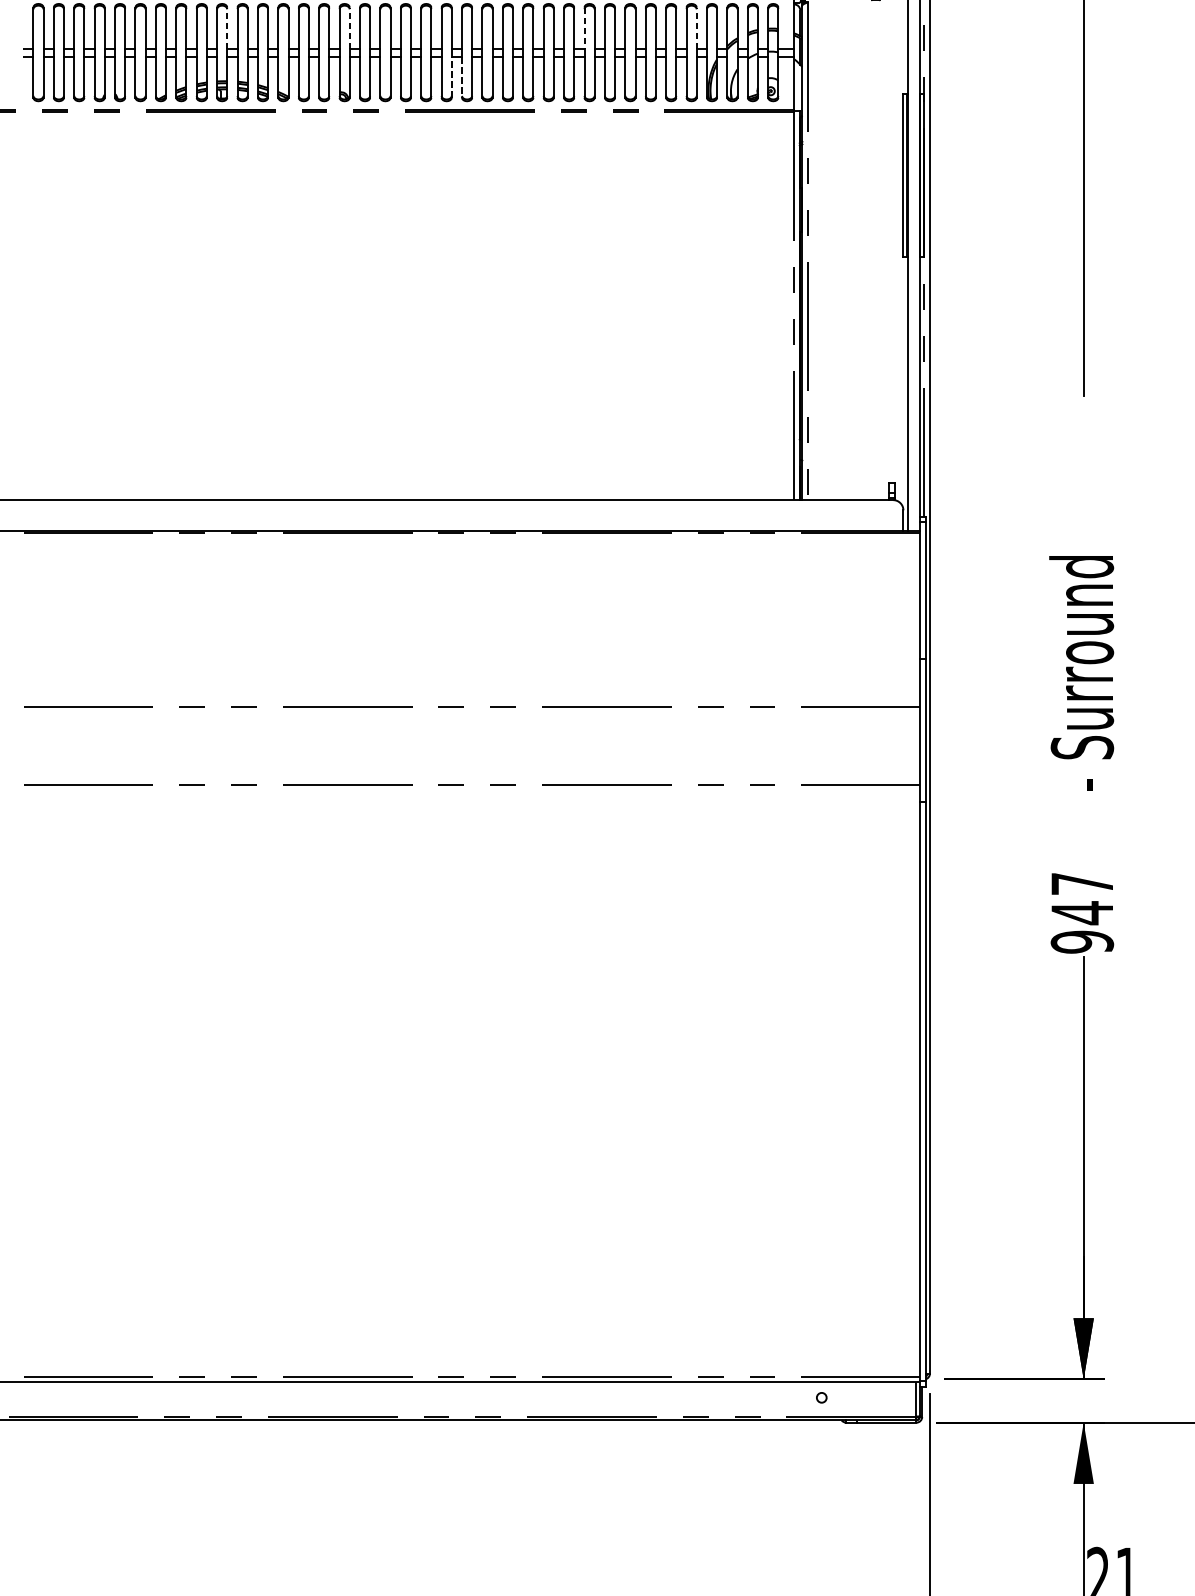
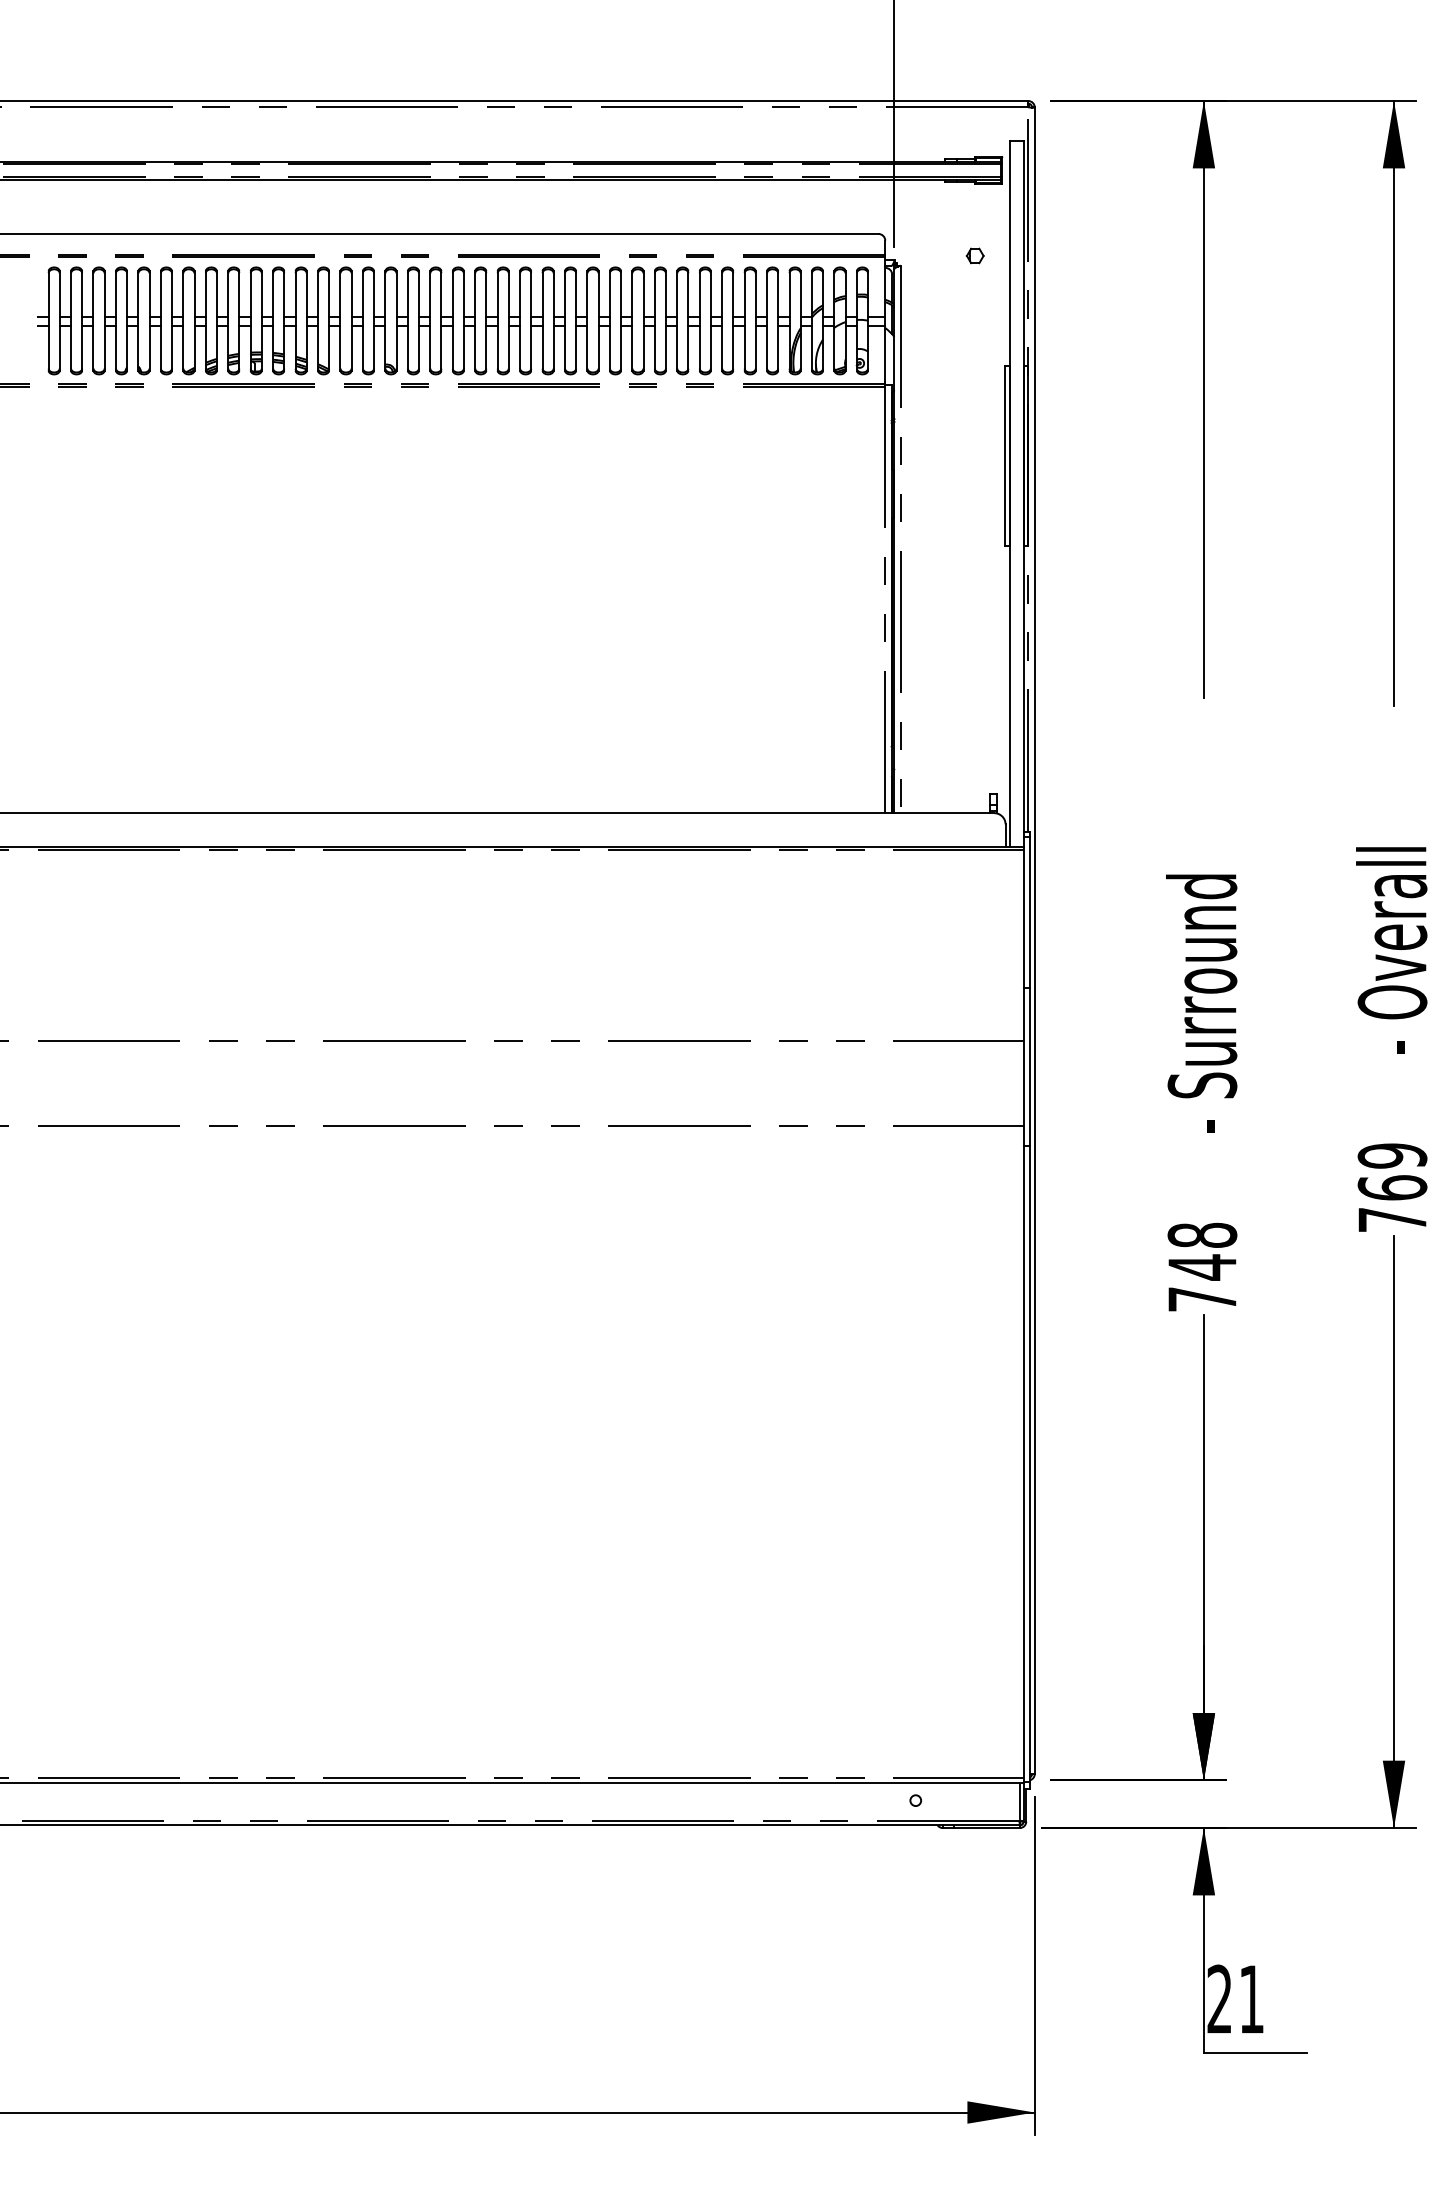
line: (226, 28) -> (261, 294), dashed -> solid
line: (349, 28) -> (396, 294), dashed -> solid
line: (584, 28) -> (654, 294), dashed -> solid
line: (696, 28) -> (778, 294), dashed -> solid
line: (451, 76) -> (508, 347), dashed -> solid
line: (462, 77) -> (520, 348), dashed -> solid
text: (1082, 913) -> (1202, 1267), 947 -> 748

